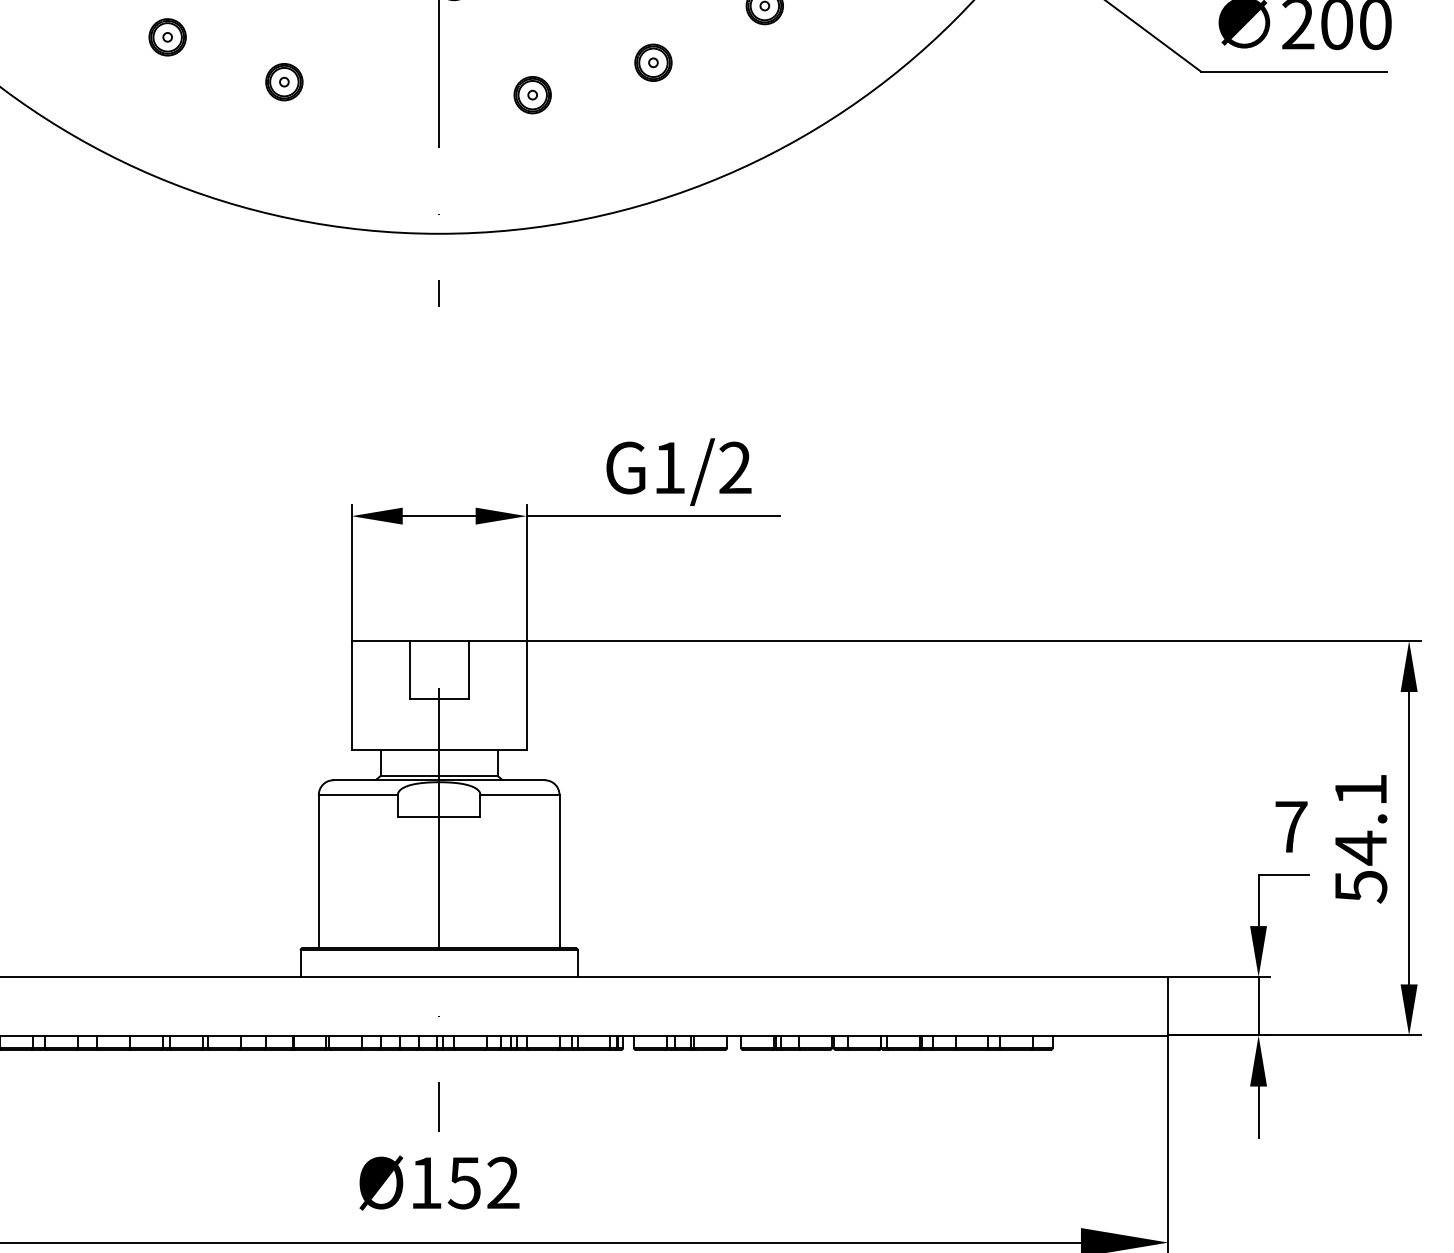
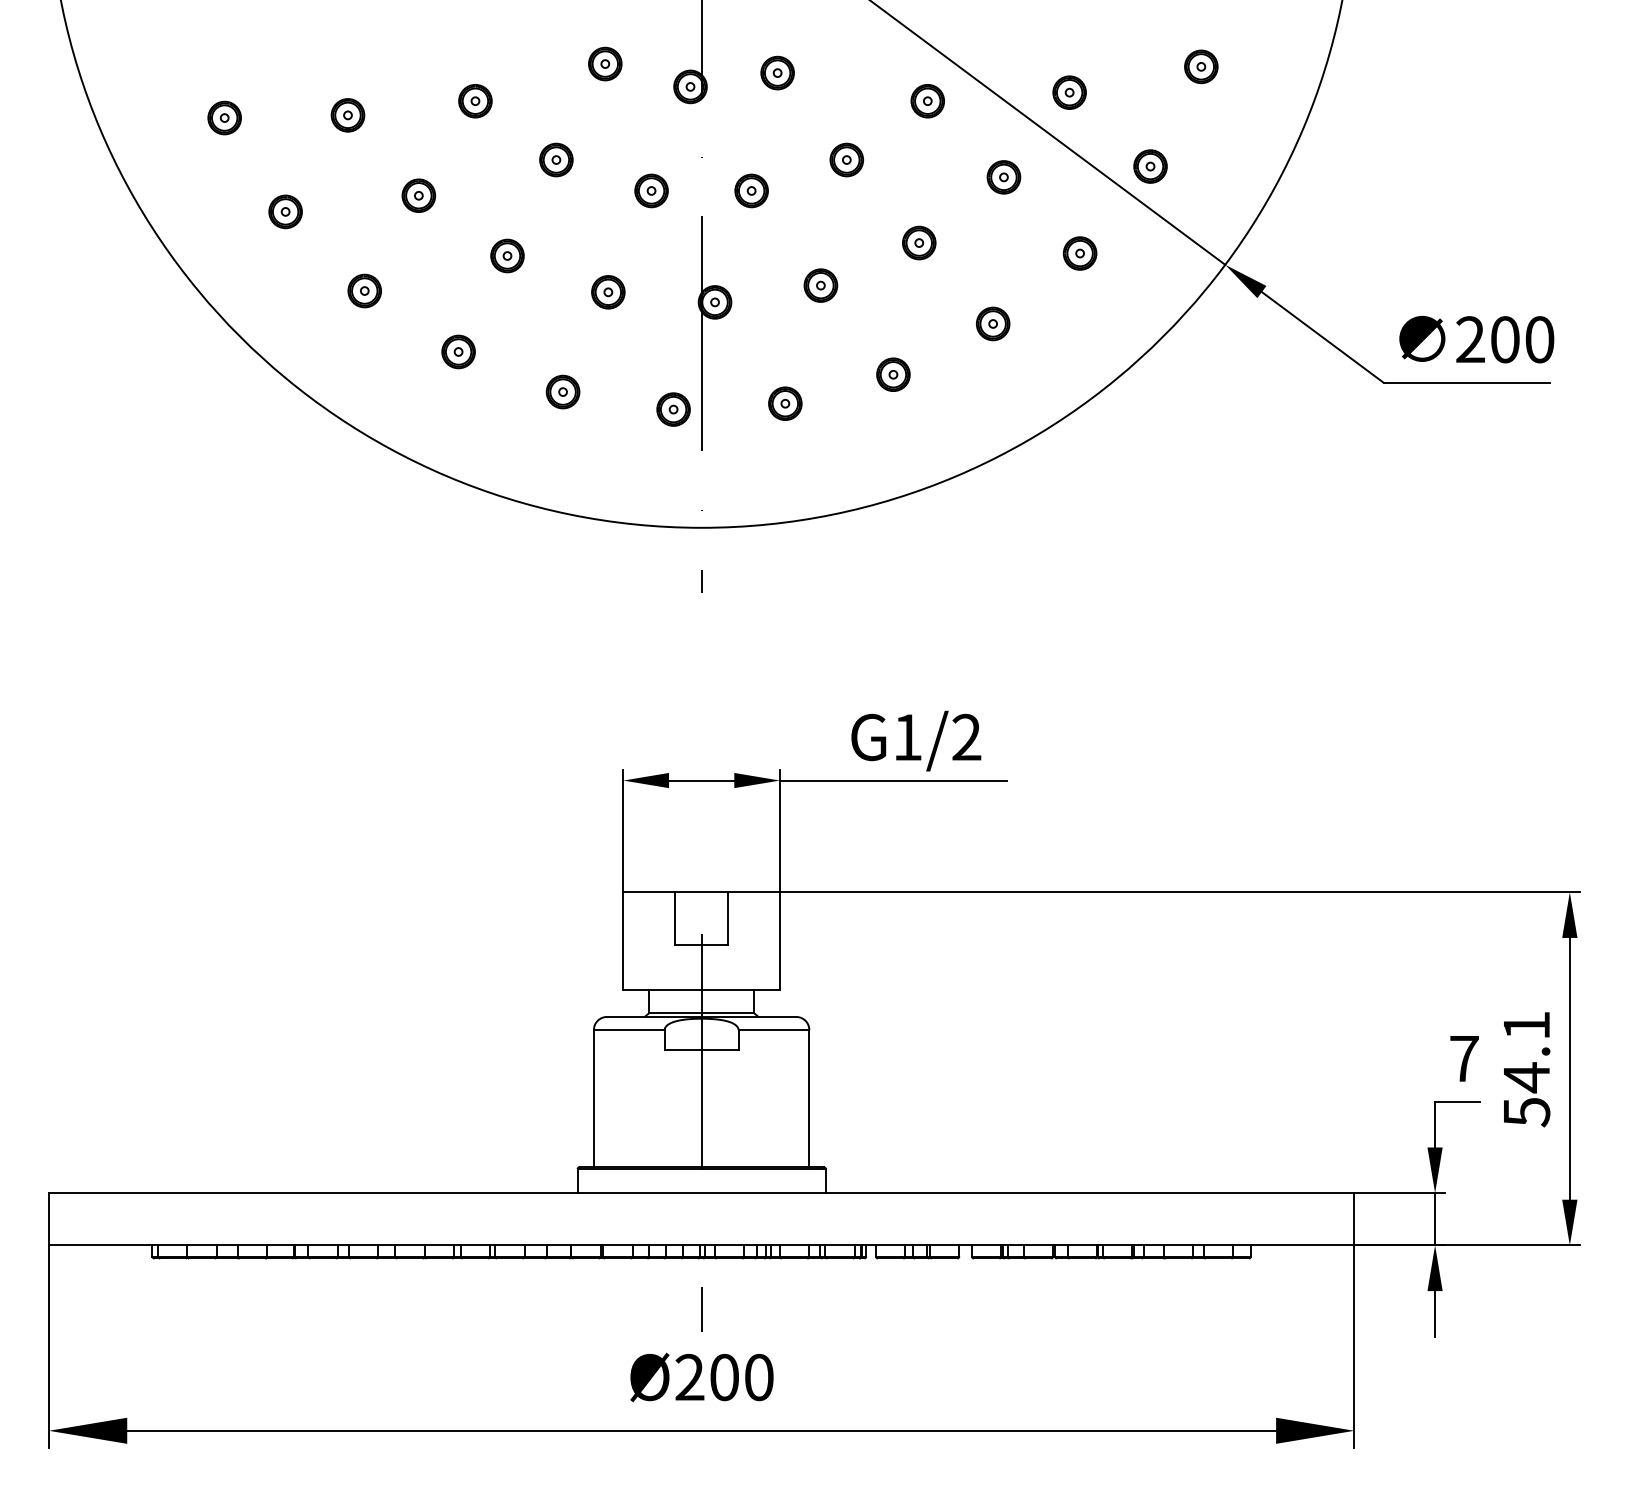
part: (407, 101) -> (673, 409), added
text: (464, 1183) -> (724, 1377), Ø152 -> Ø200

